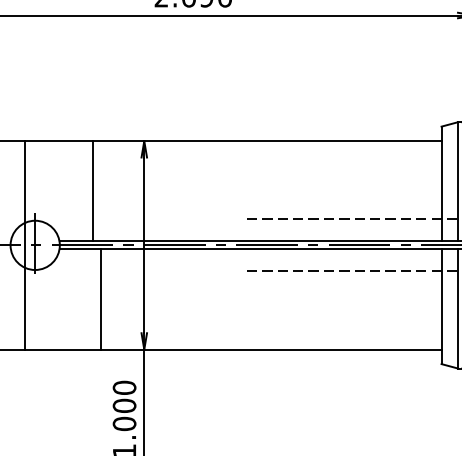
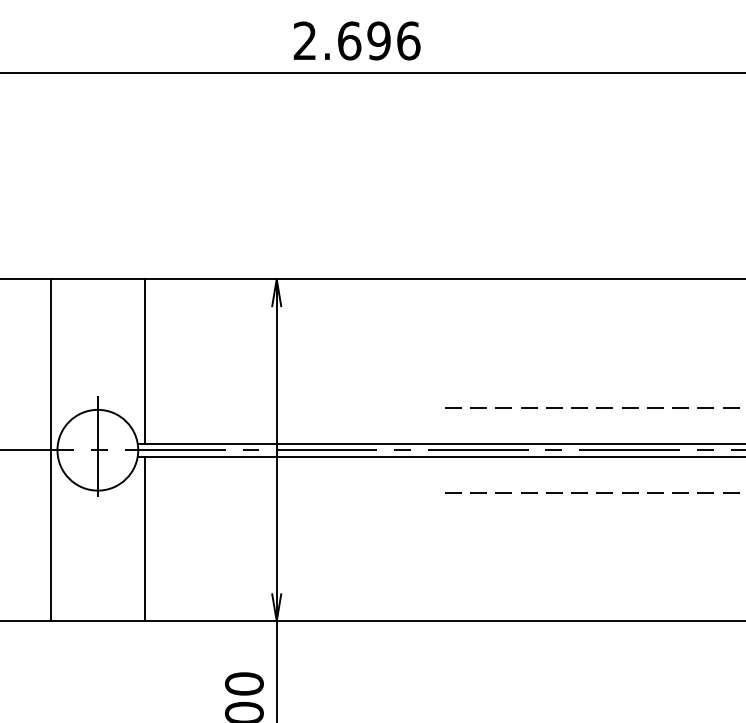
line: (92, 191) -> (144, 361), moved
line: (25, 245) -> (50, 450), moved
line: (100, 299) -> (144, 539), moved

